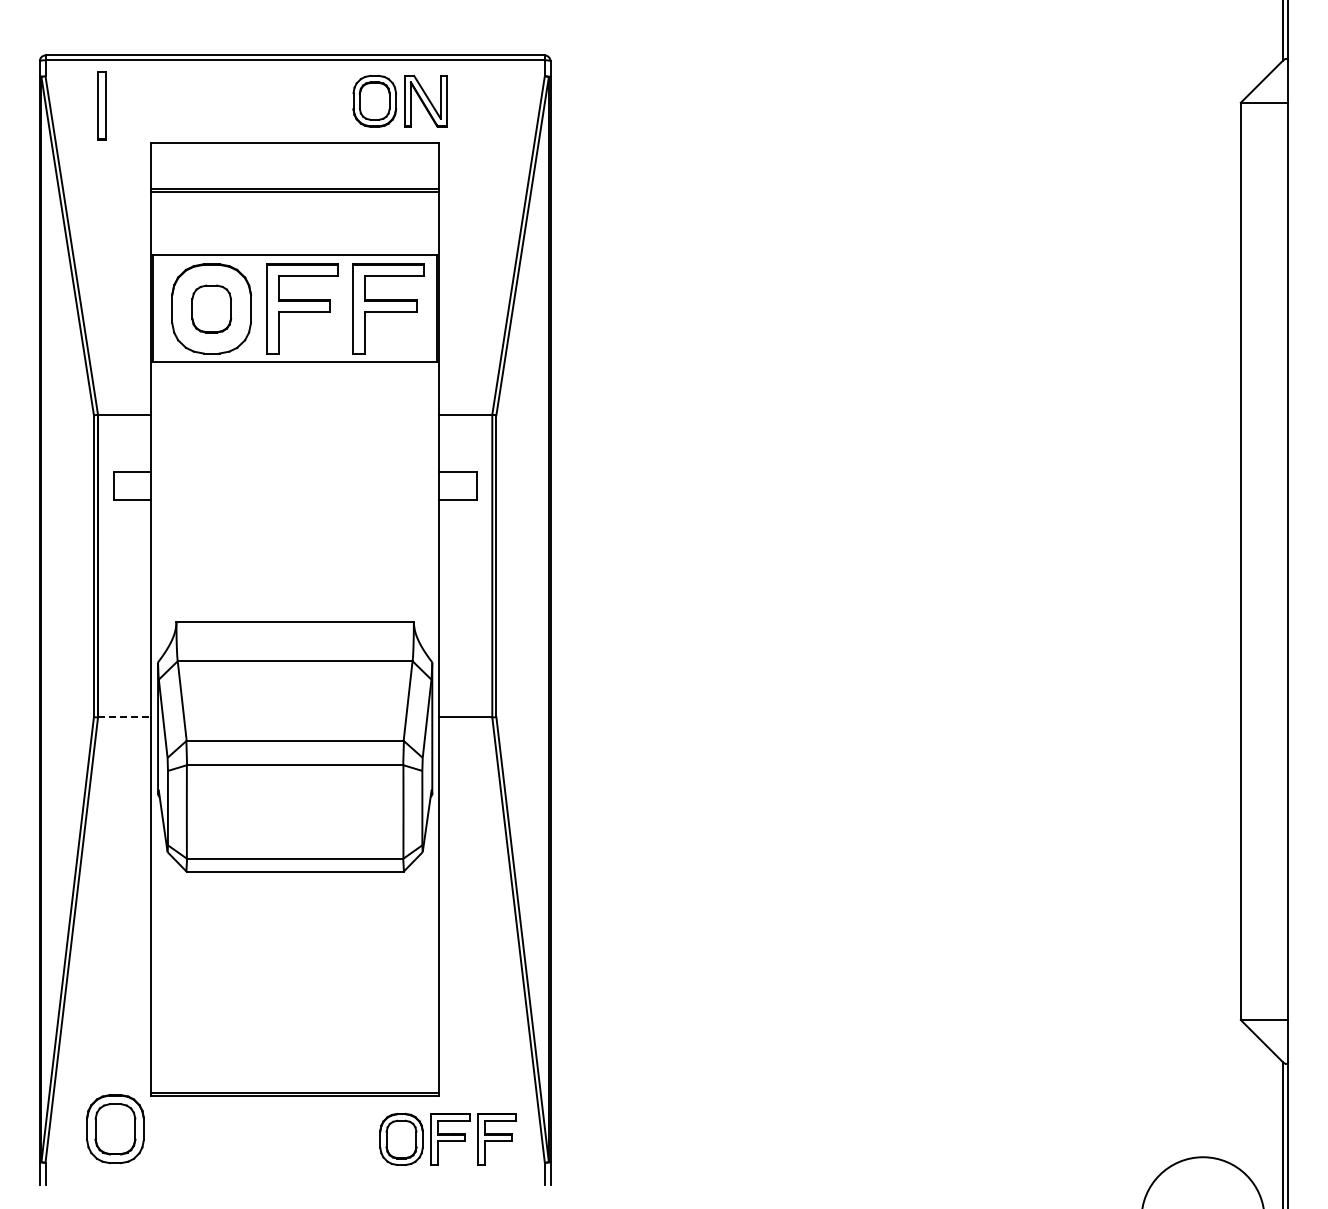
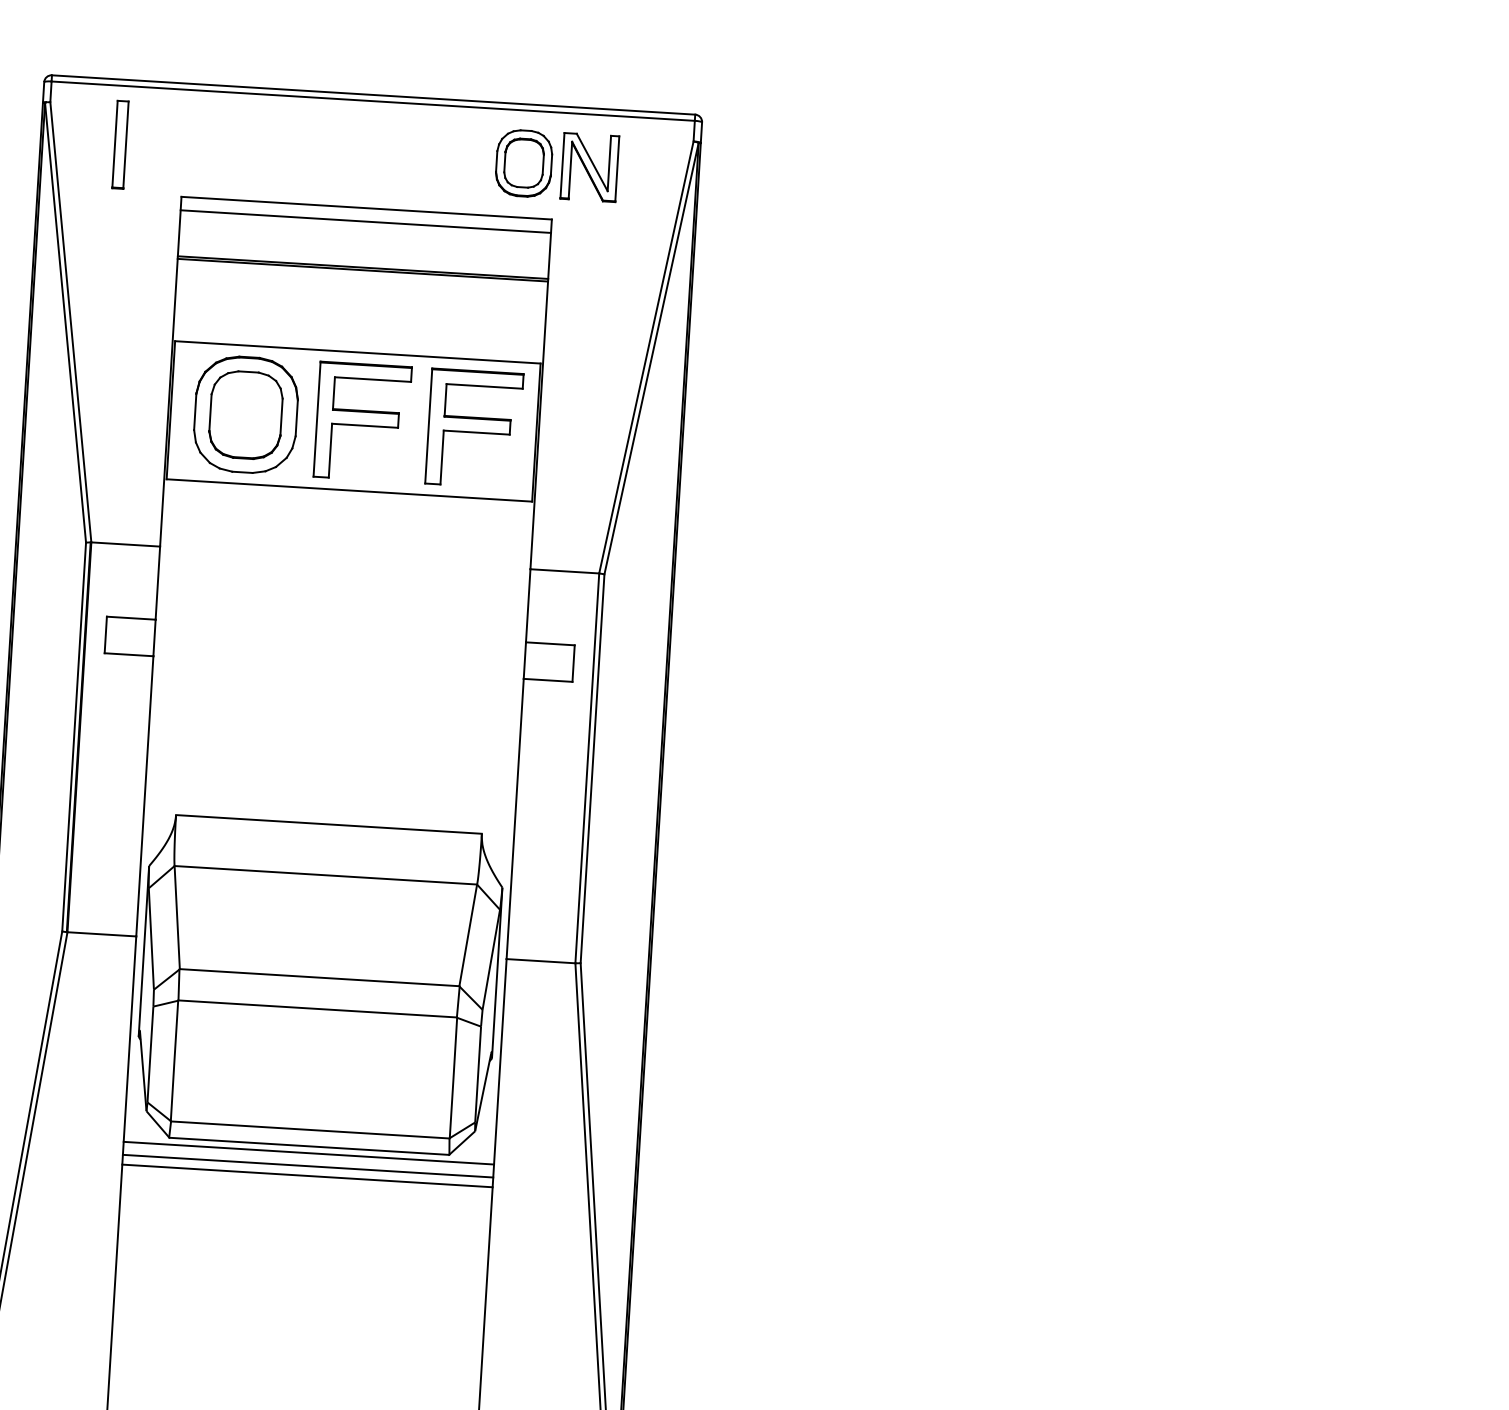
part: (399, 100) -> (555, 164), moved
line: (294, 153) -> (365, 221), added
part: (211, 308) -> (245, 414), size x1.43
line: (124, 717) -> (101, 934), dashed -> solid
line: (294, 876) -> (308, 1152), added
line: (294, 887) -> (307, 1166), added
line: (294, 894) -> (306, 1175), added

